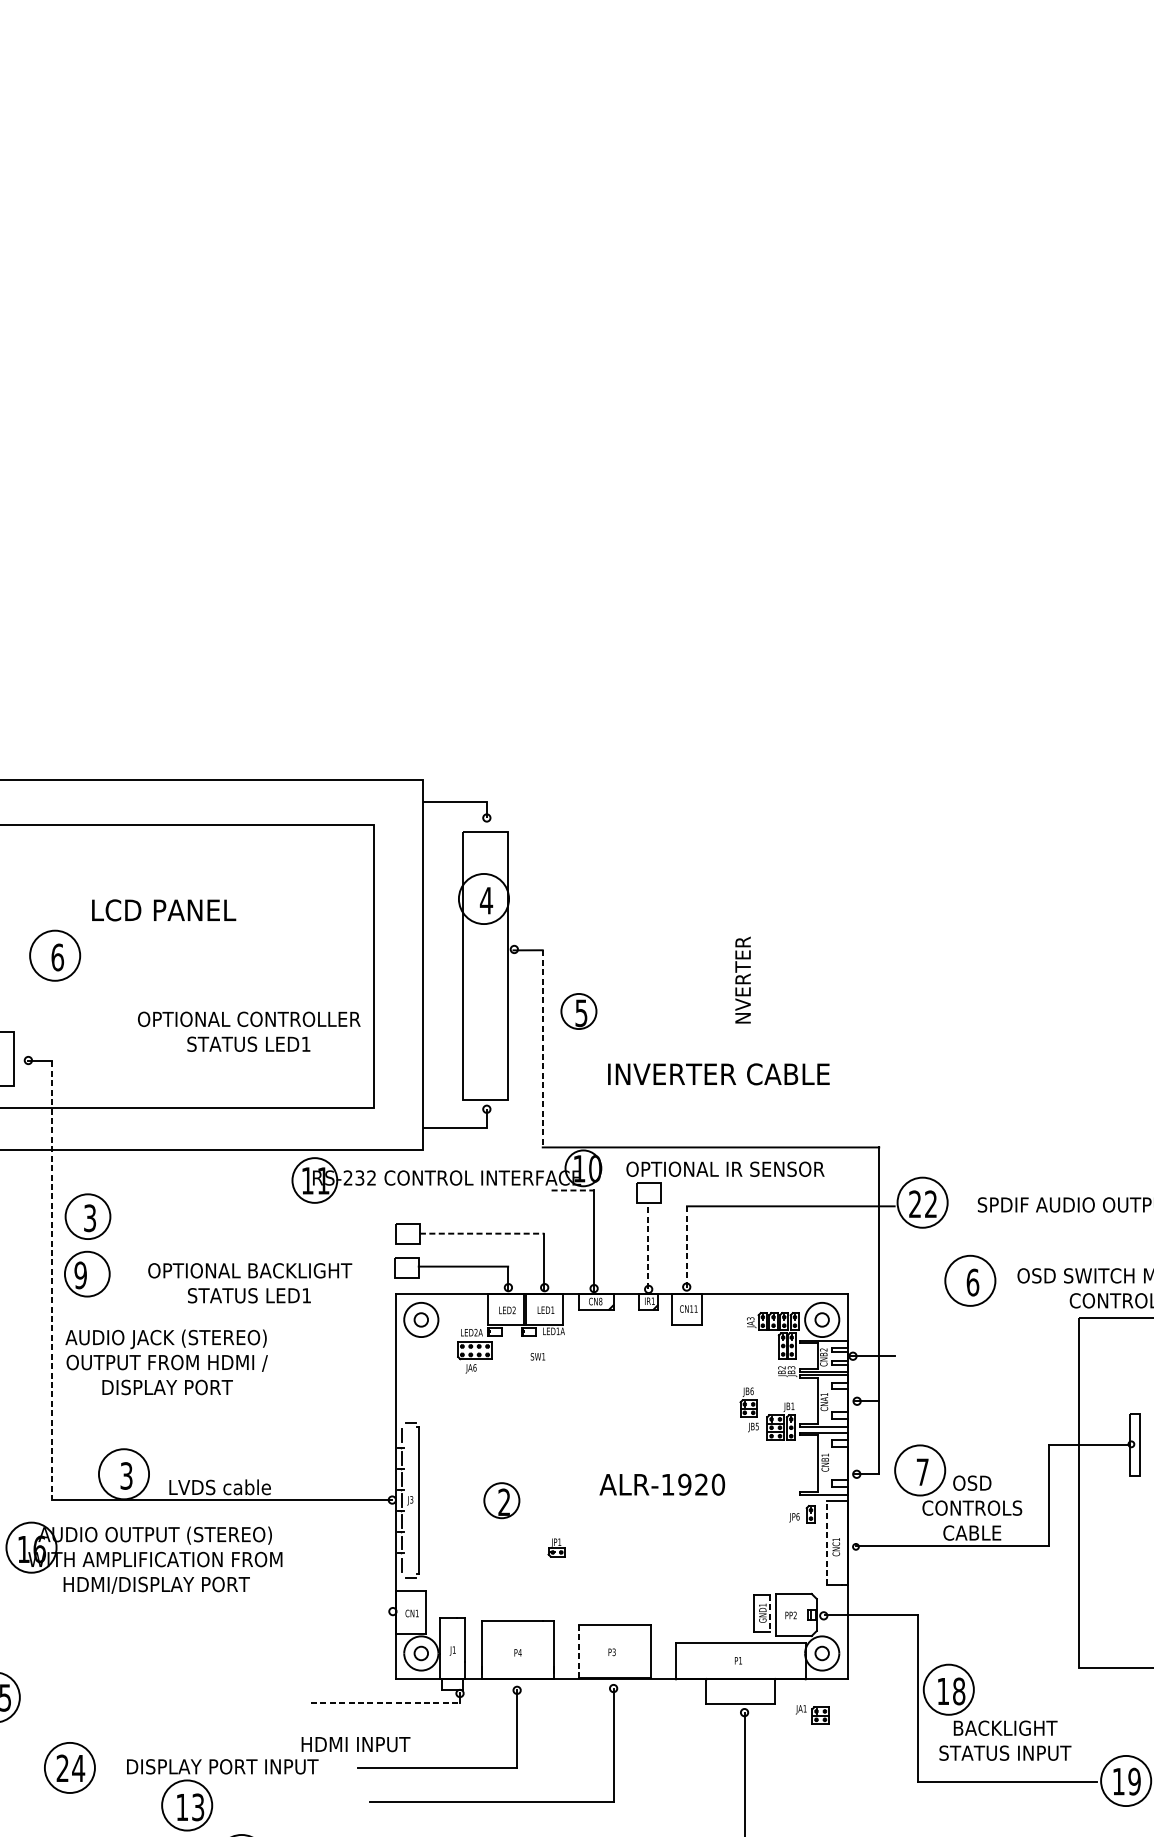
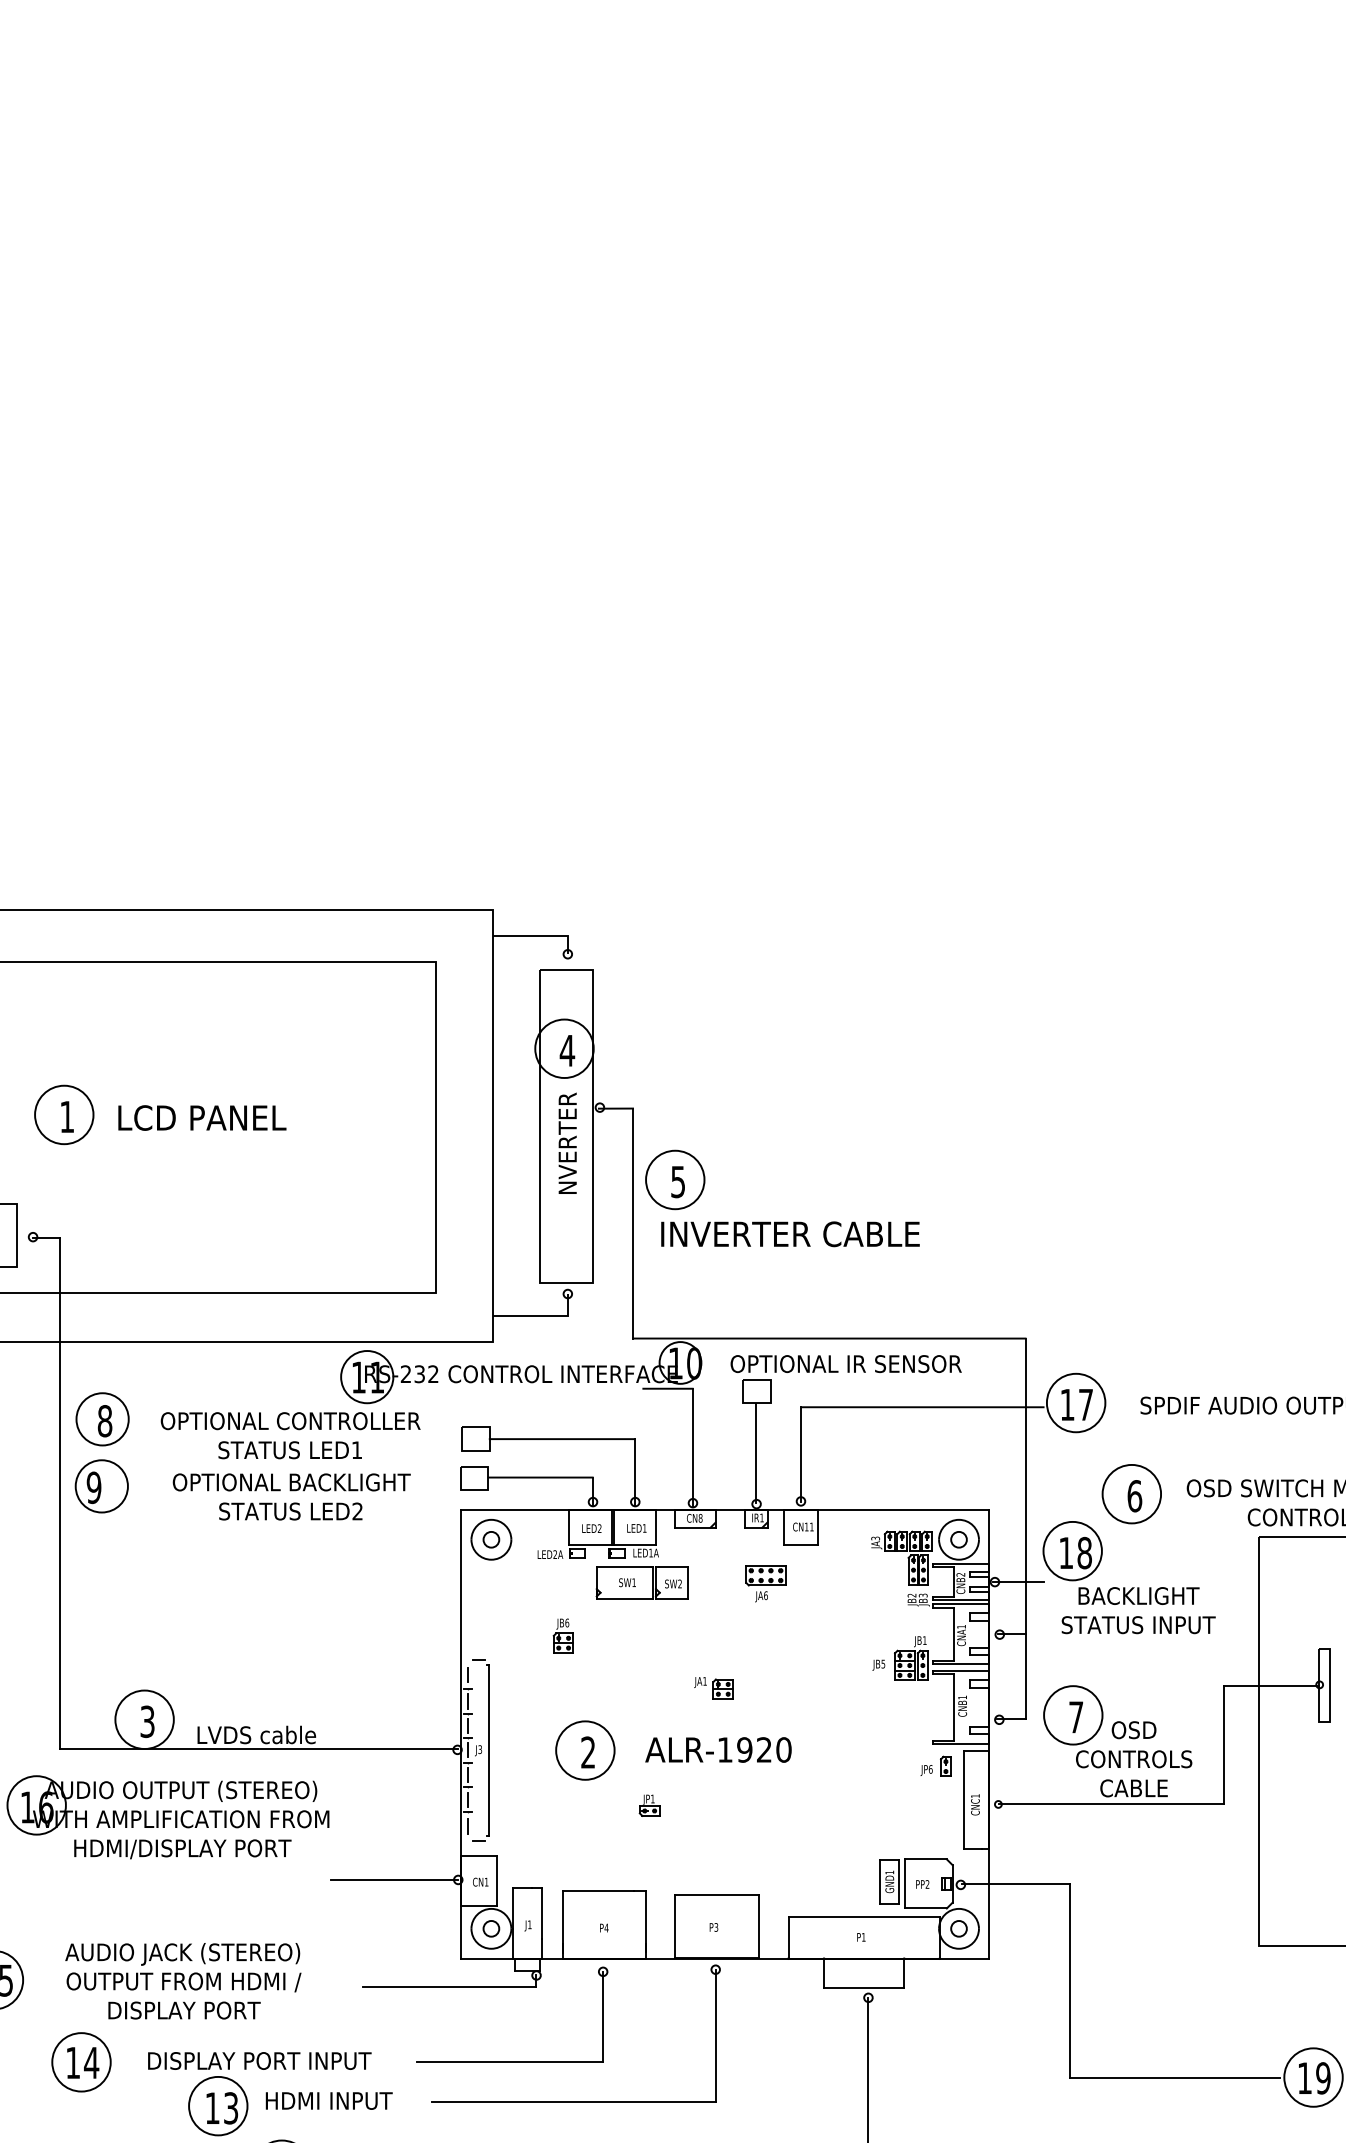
text: (164, 909) -> (202, 1117), moved
text: (57, 957) -> (67, 1116), 6 -> 1
text: (742, 979) -> (567, 1142), moved
circle: (579, 1011) -> (675, 1179), size x1.43
text: (249, 1031) -> (290, 1435), moved
line: (543, 1048) -> (633, 1223), dashed -> solid
text: (718, 1074) -> (790, 1234), moved
line: (573, 1190) -> (668, 1388), dashed -> solid
text: (922, 1203) -> (1076, 1404), 22 -> 17
text: (89, 1218) -> (104, 1421), 3 -> 8
line: (482, 1233) -> (562, 1439), dashed -> solid
line: (648, 1245) -> (756, 1453), dashed -> solid
line: (687, 1247) -> (801, 1455), dashed -> solid
line: (51, 1281) -> (60, 1494), dashed -> solid
text: (306, 1295) -> (357, 1511), LED1 -> LED2
part: (549, 1356) -> (641, 1582), added
part: (474, 1357) -> (765, 1583), moved
text: (166, 1362) -> (183, 1981), moved
part: (748, 1402) -> (562, 1635), moved
text: (662, 1484) -> (718, 1749), moved
circle: (501, 1500) -> (585, 1750), size x1.43
line: (826, 1542) -> (964, 1799), dashed -> solid
line: (338, 1611) -> (394, 1879), added
line: (770, 1613) -> (898, 1882), dashed -> solid
line: (579, 1652) -> (675, 1927), dashed -> solid
line: (385, 1702) -> (449, 1986), dashed -> solid
part: (812, 1714) -> (713, 1688), moved
part: (994, 1720) -> (1125, 1587), moved
text: (355, 1744) -> (328, 2100), moved
text: (62, 1768) -> (72, 2062), 24 -> 14

